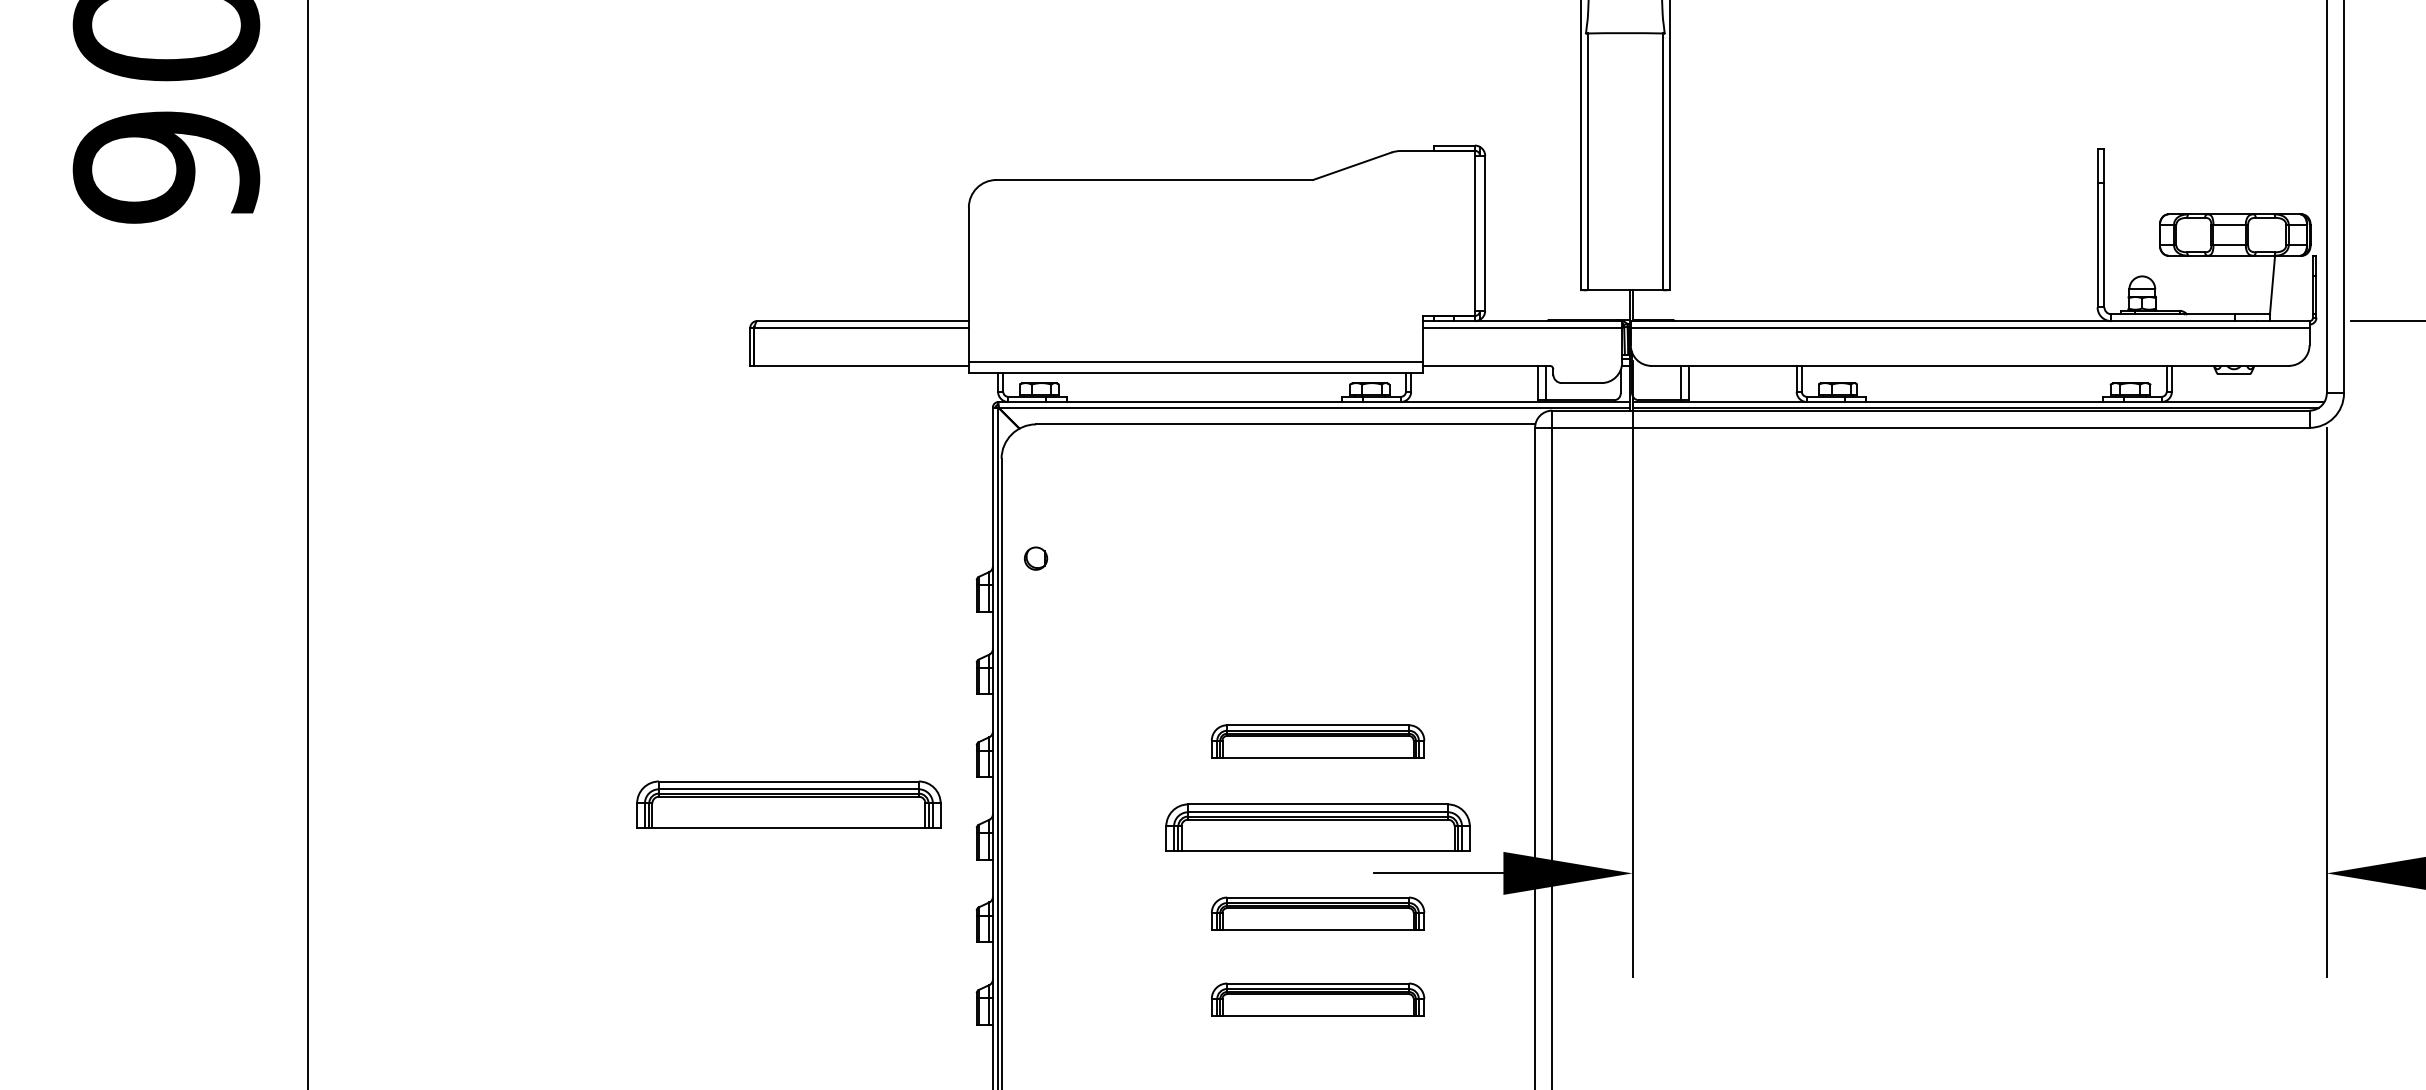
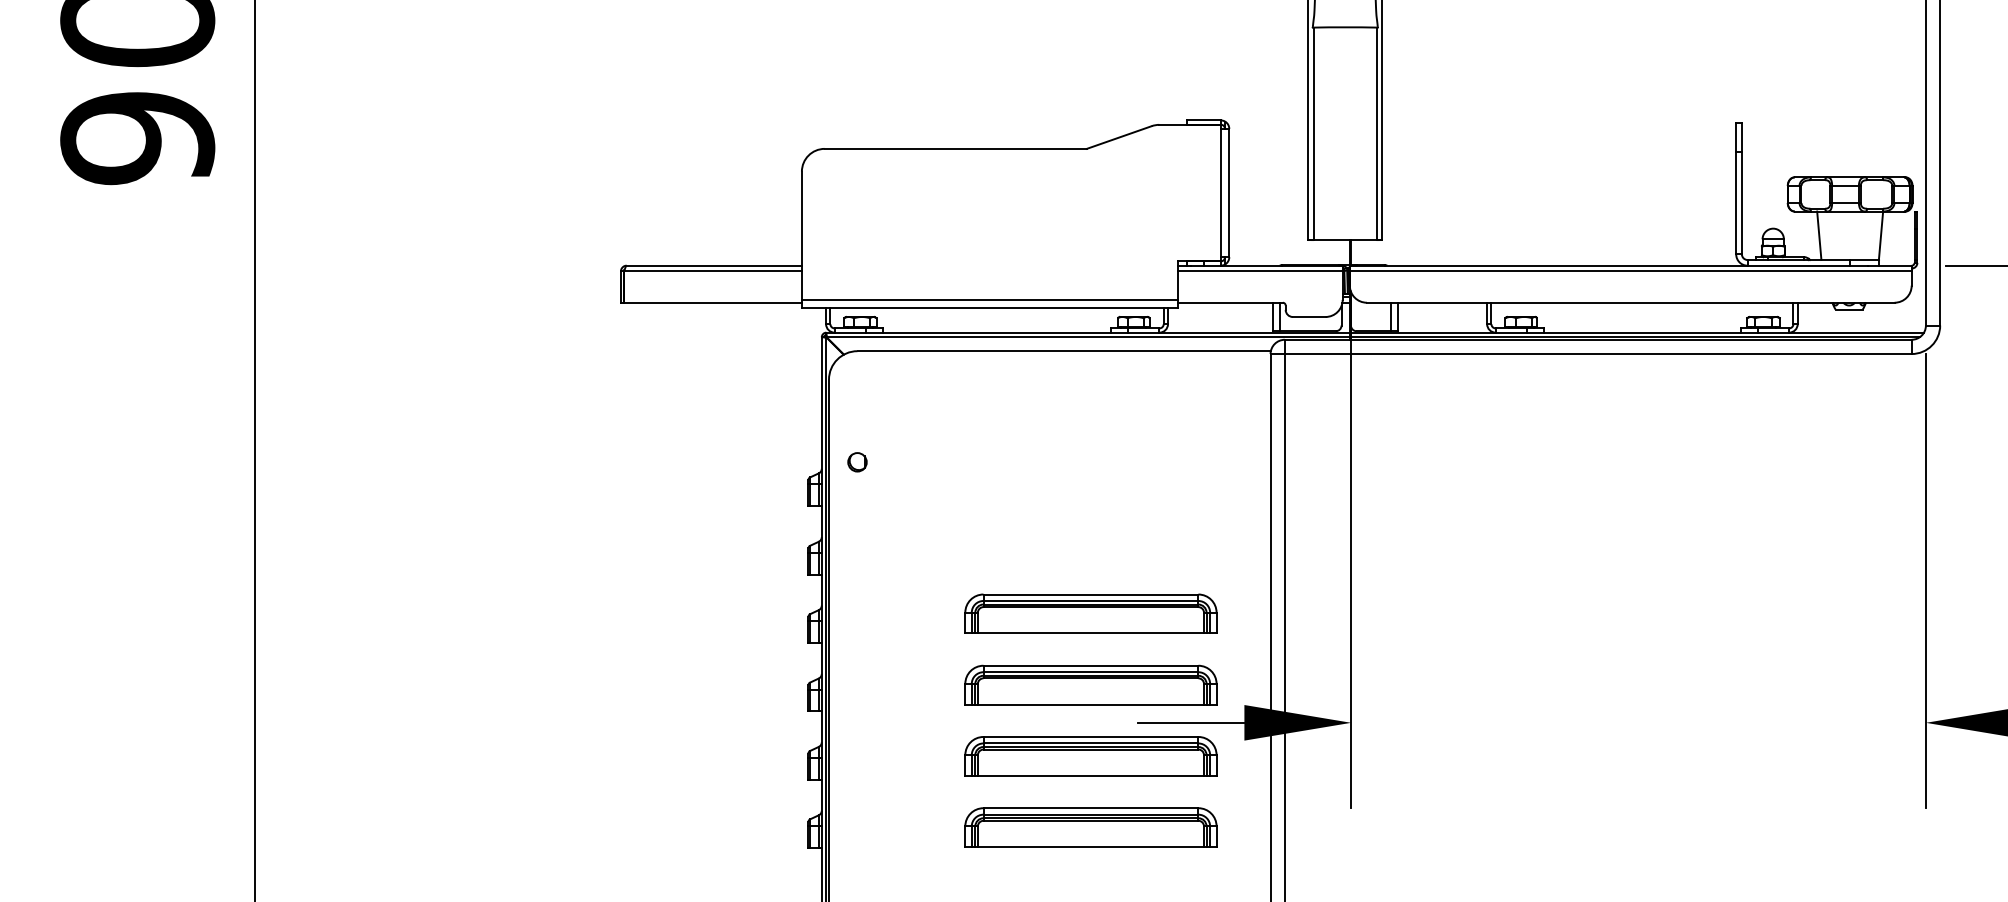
line: (2198, 284) -> (1819, 235), added
part: (1317, 741) -> (1090, 613), size x1.43
part: (788, 804) -> (652, 665), removed
part: (1317, 914) -> (1090, 756), size x1.43
part: (1317, 999) -> (1090, 827), size x1.43

